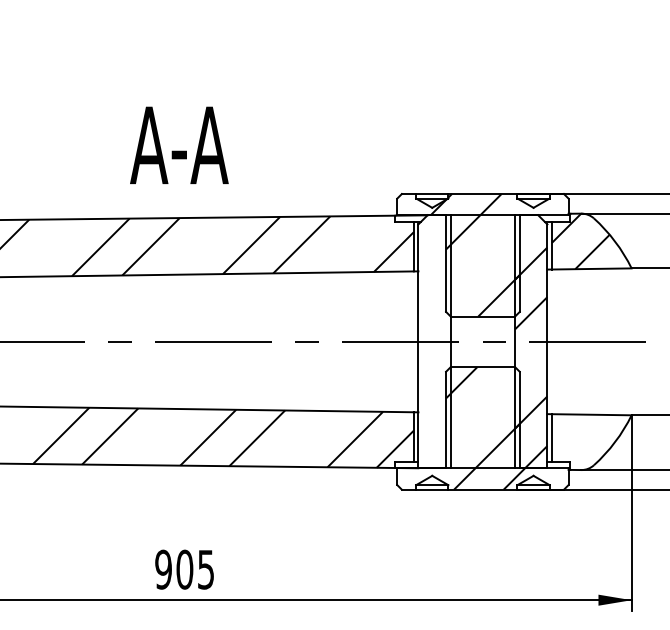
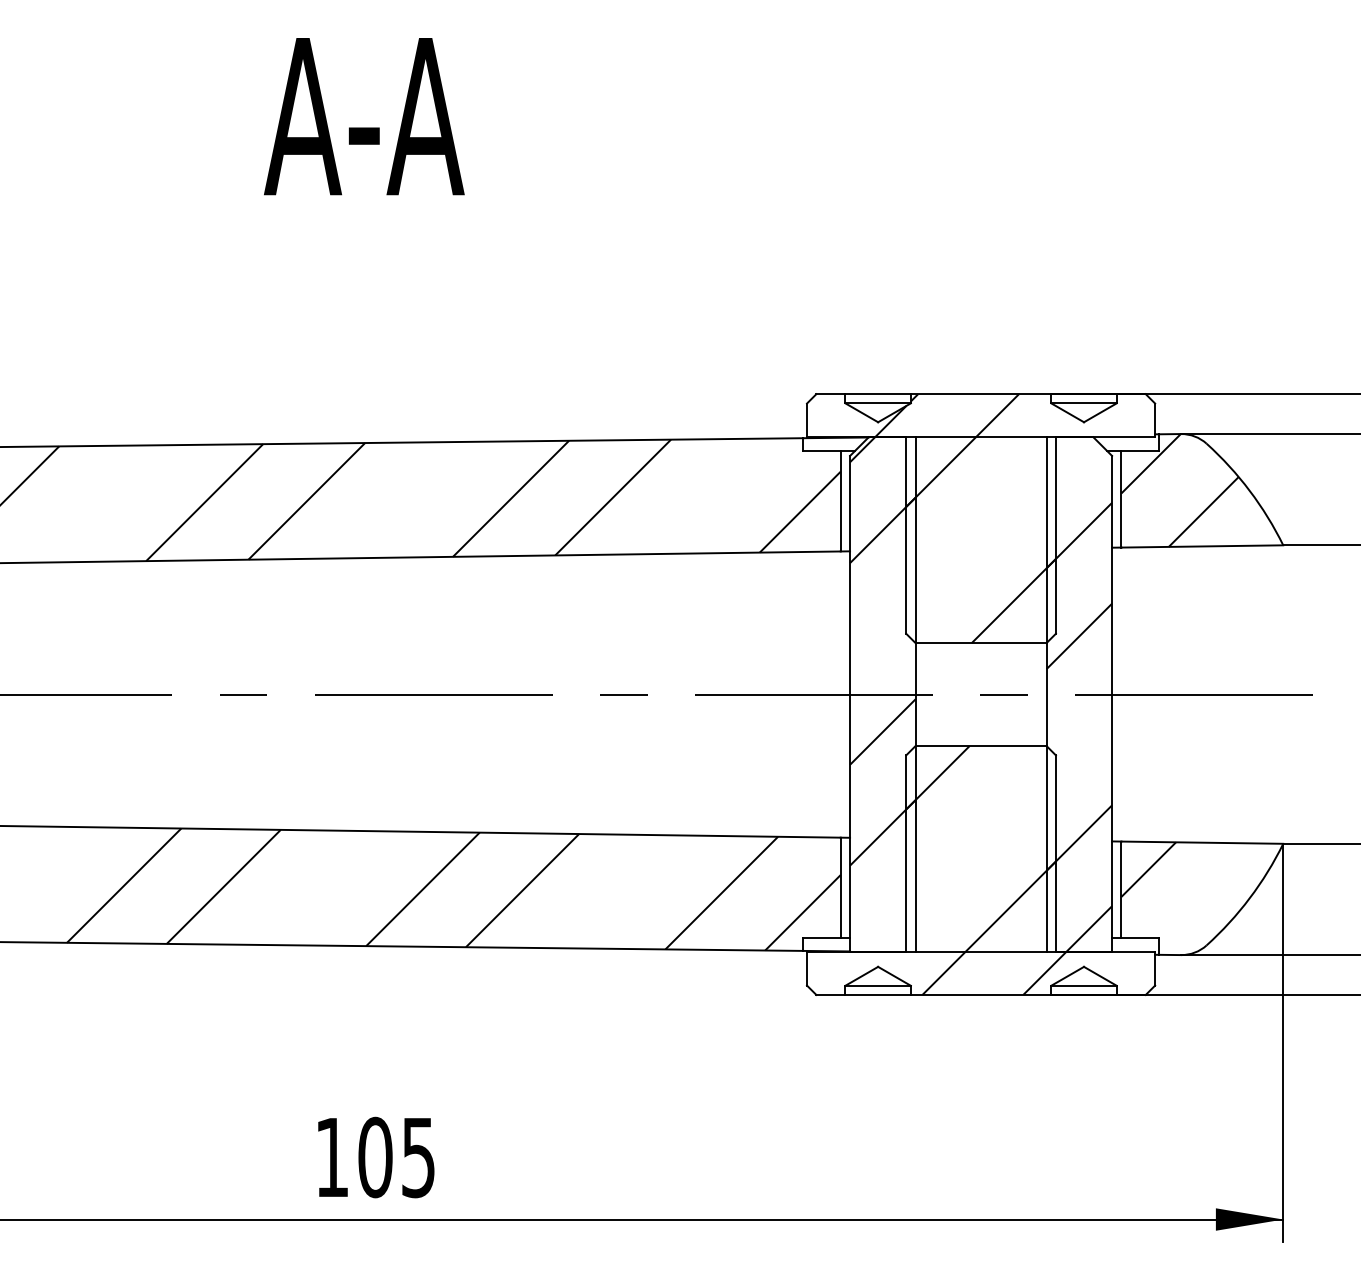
text: (179, 144) -> (364, 114), moved
hatch: (434, 320) -> (882, 651), added
hatch: (565, 427) -> (1148, 868), added
text: (163, 569) -> (332, 1157), 905 -> 105

